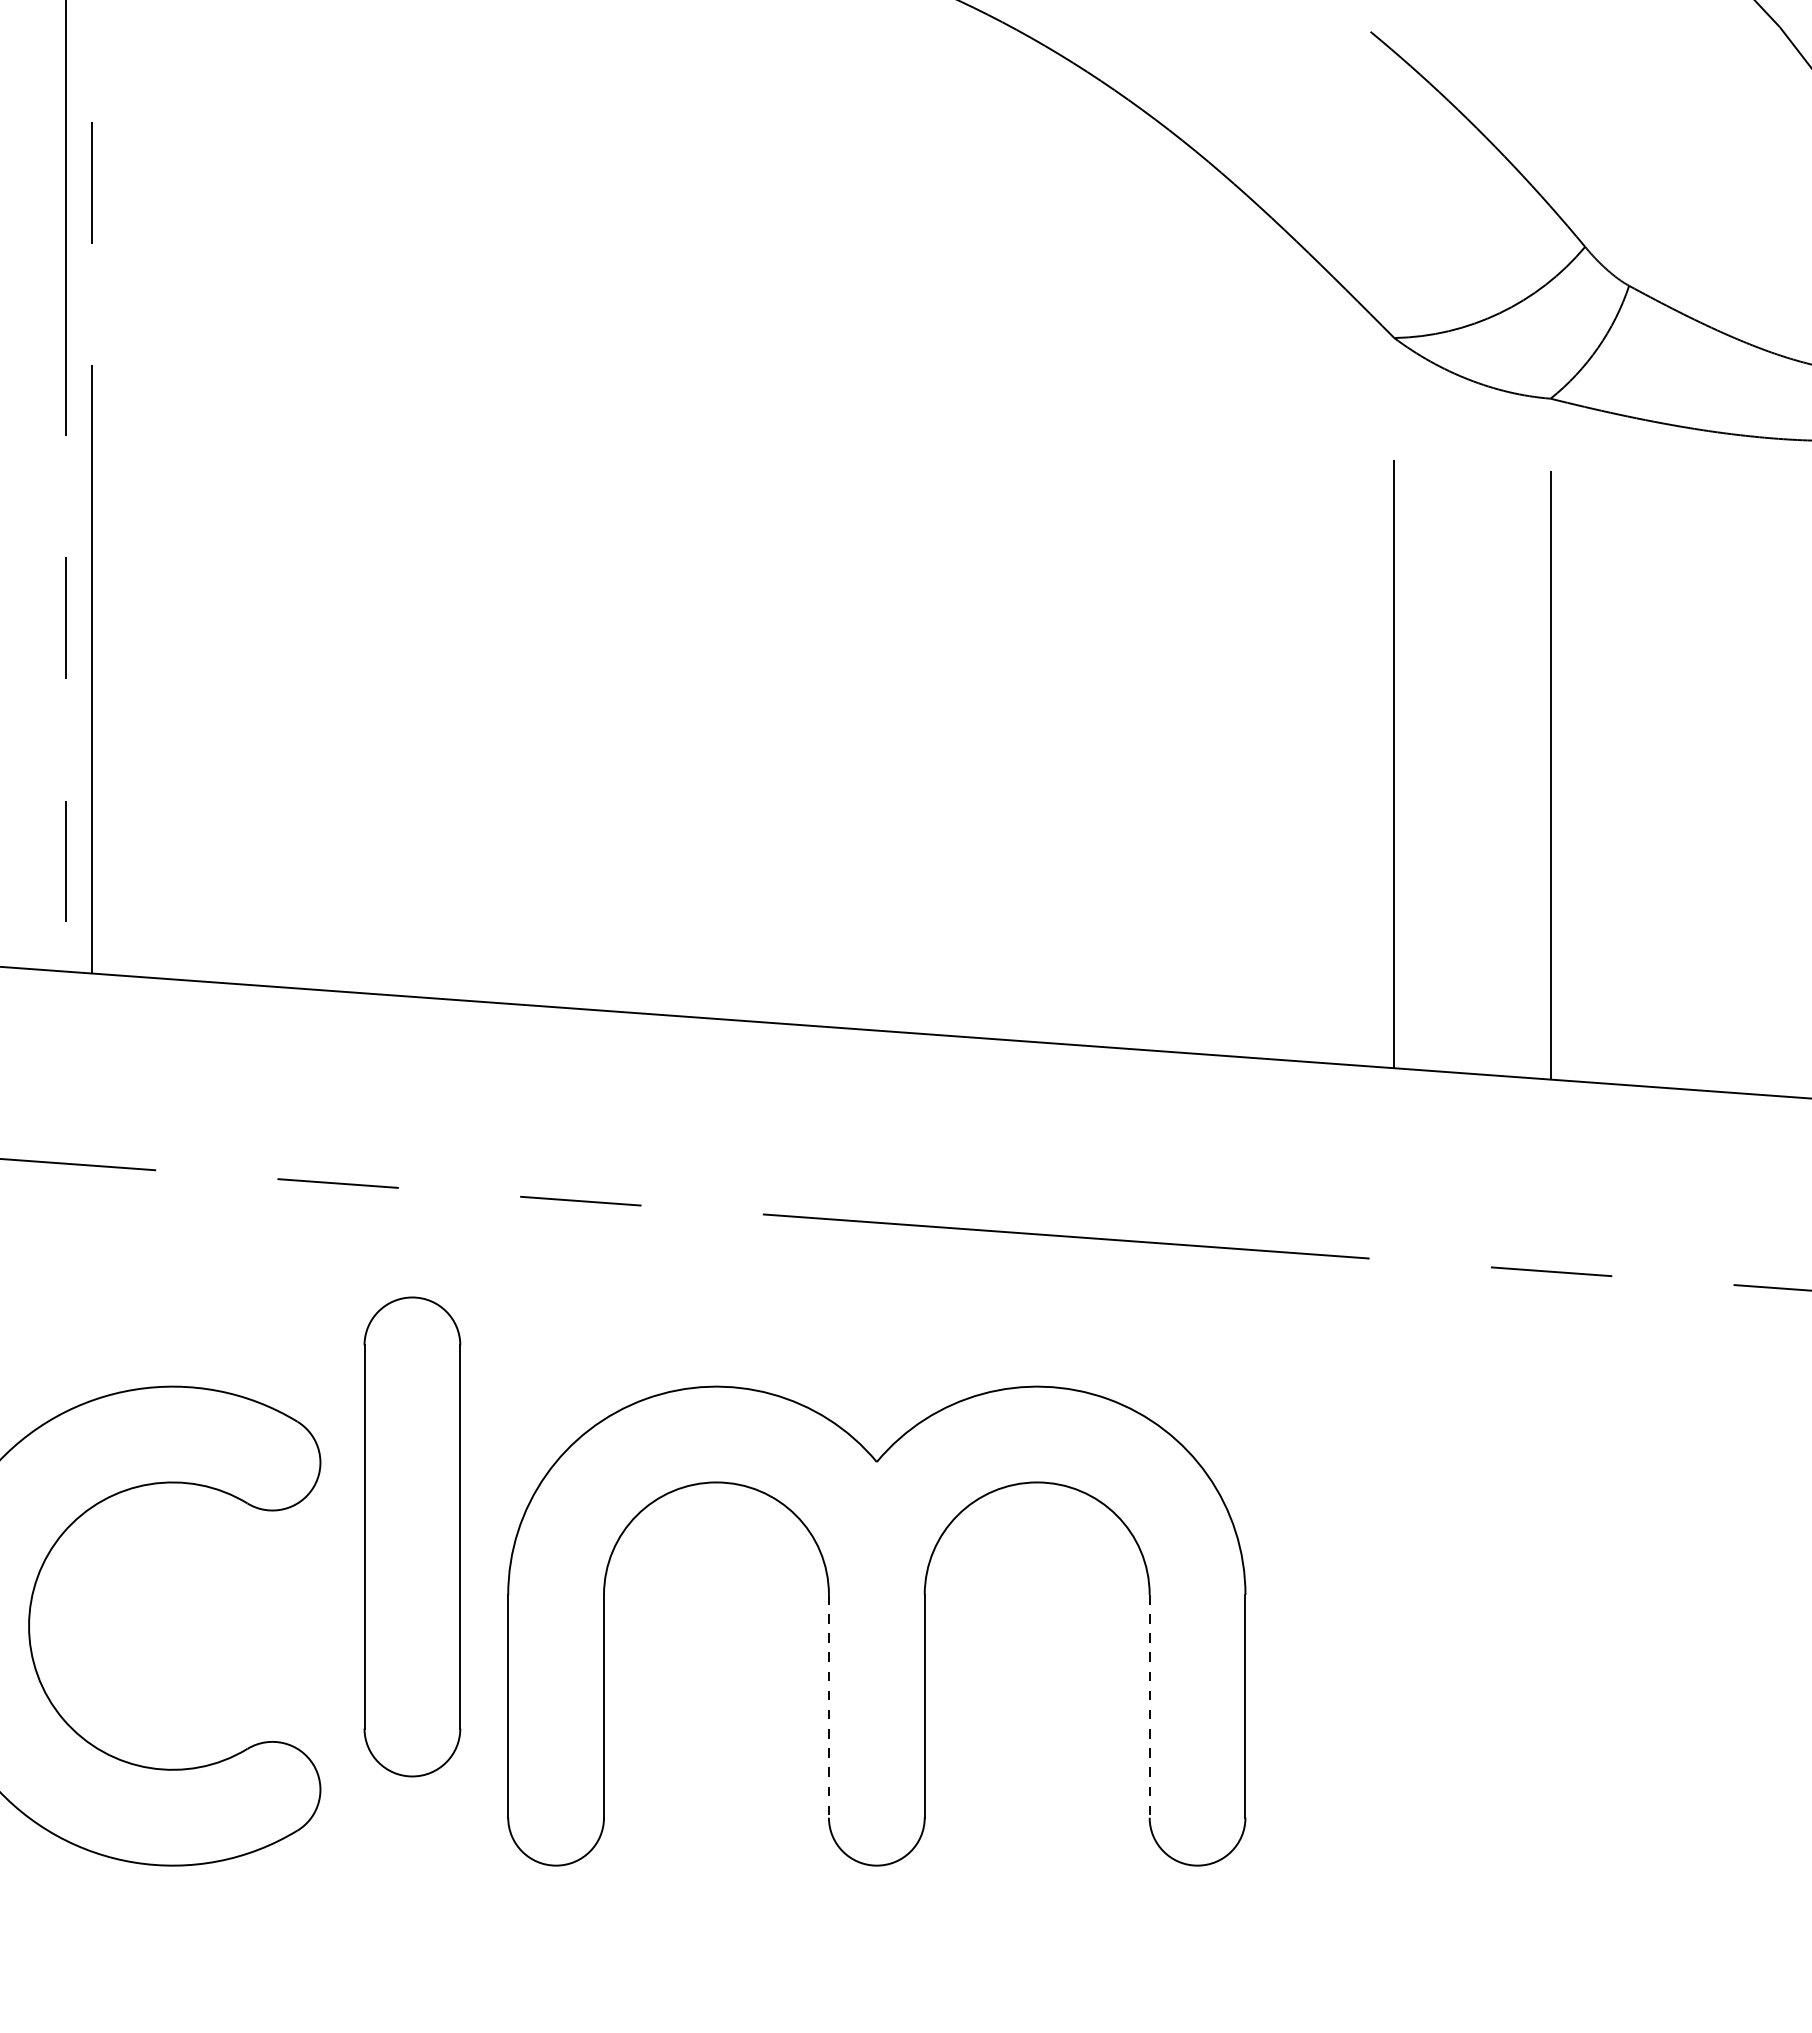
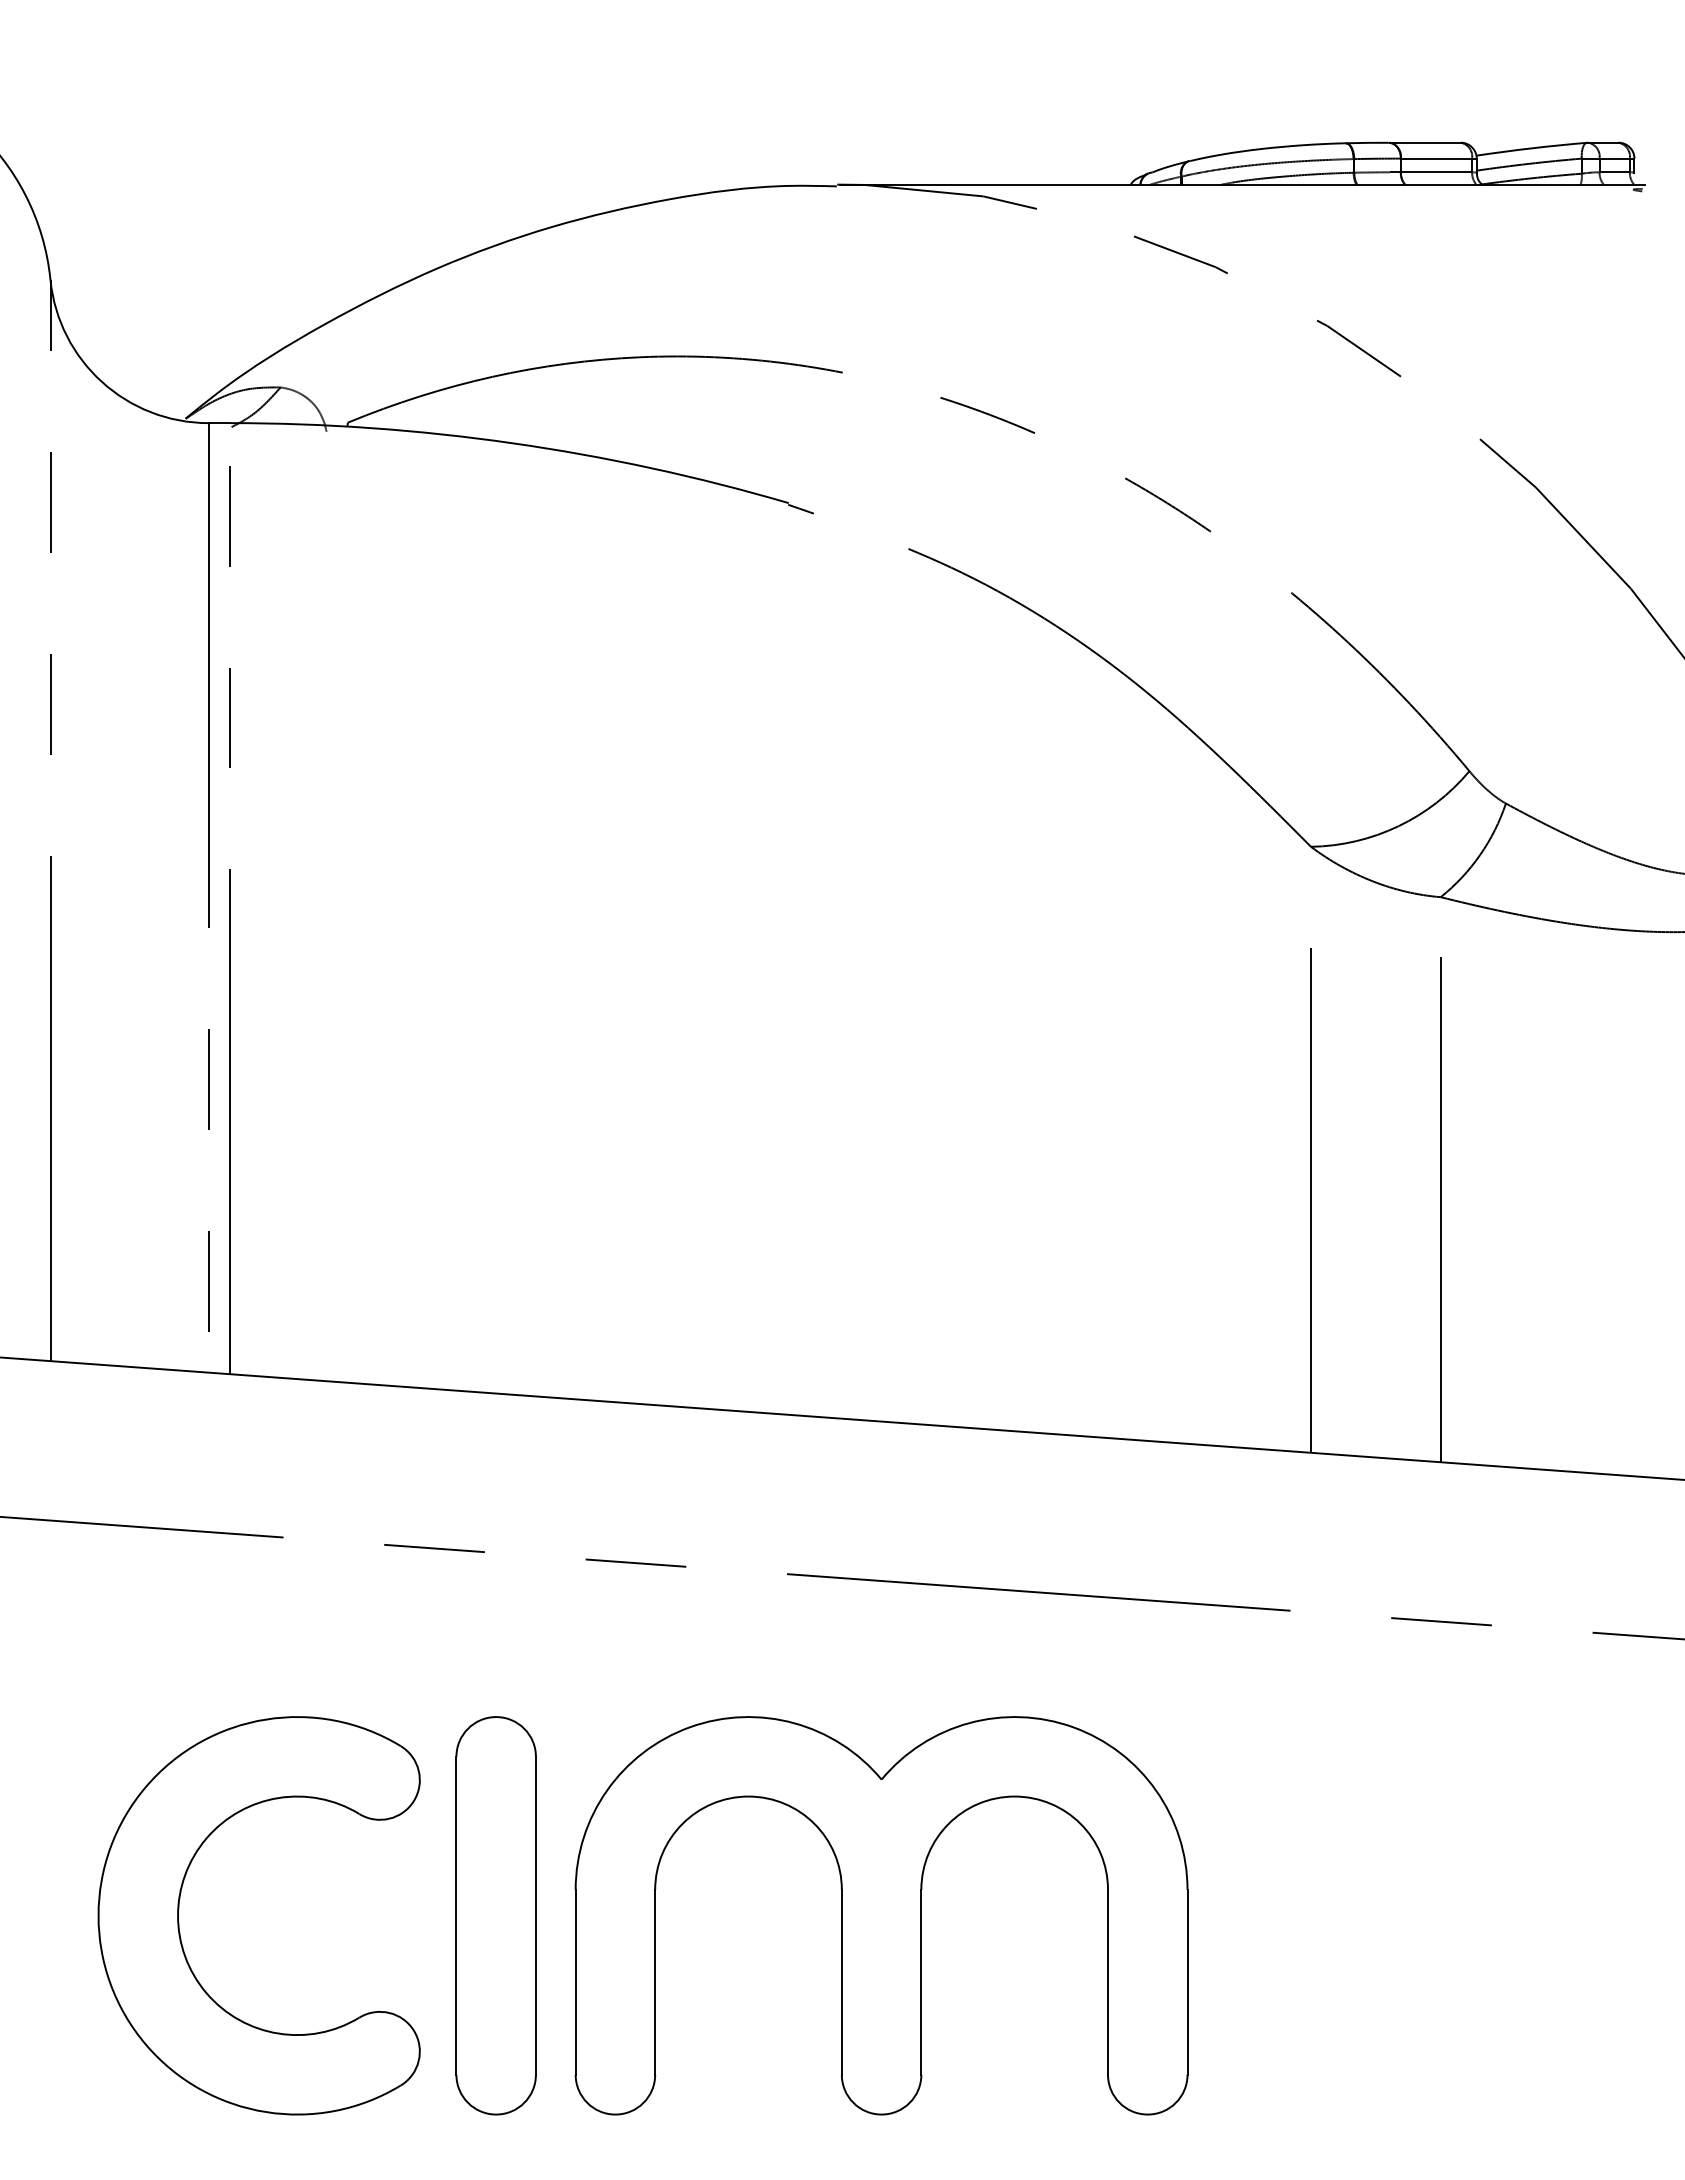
part: (411, 1536) -> (495, 1915), moved
line: (828, 1706) -> (841, 1982), dashed -> solid
line: (1150, 1706) -> (1108, 1982), dashed -> solid

